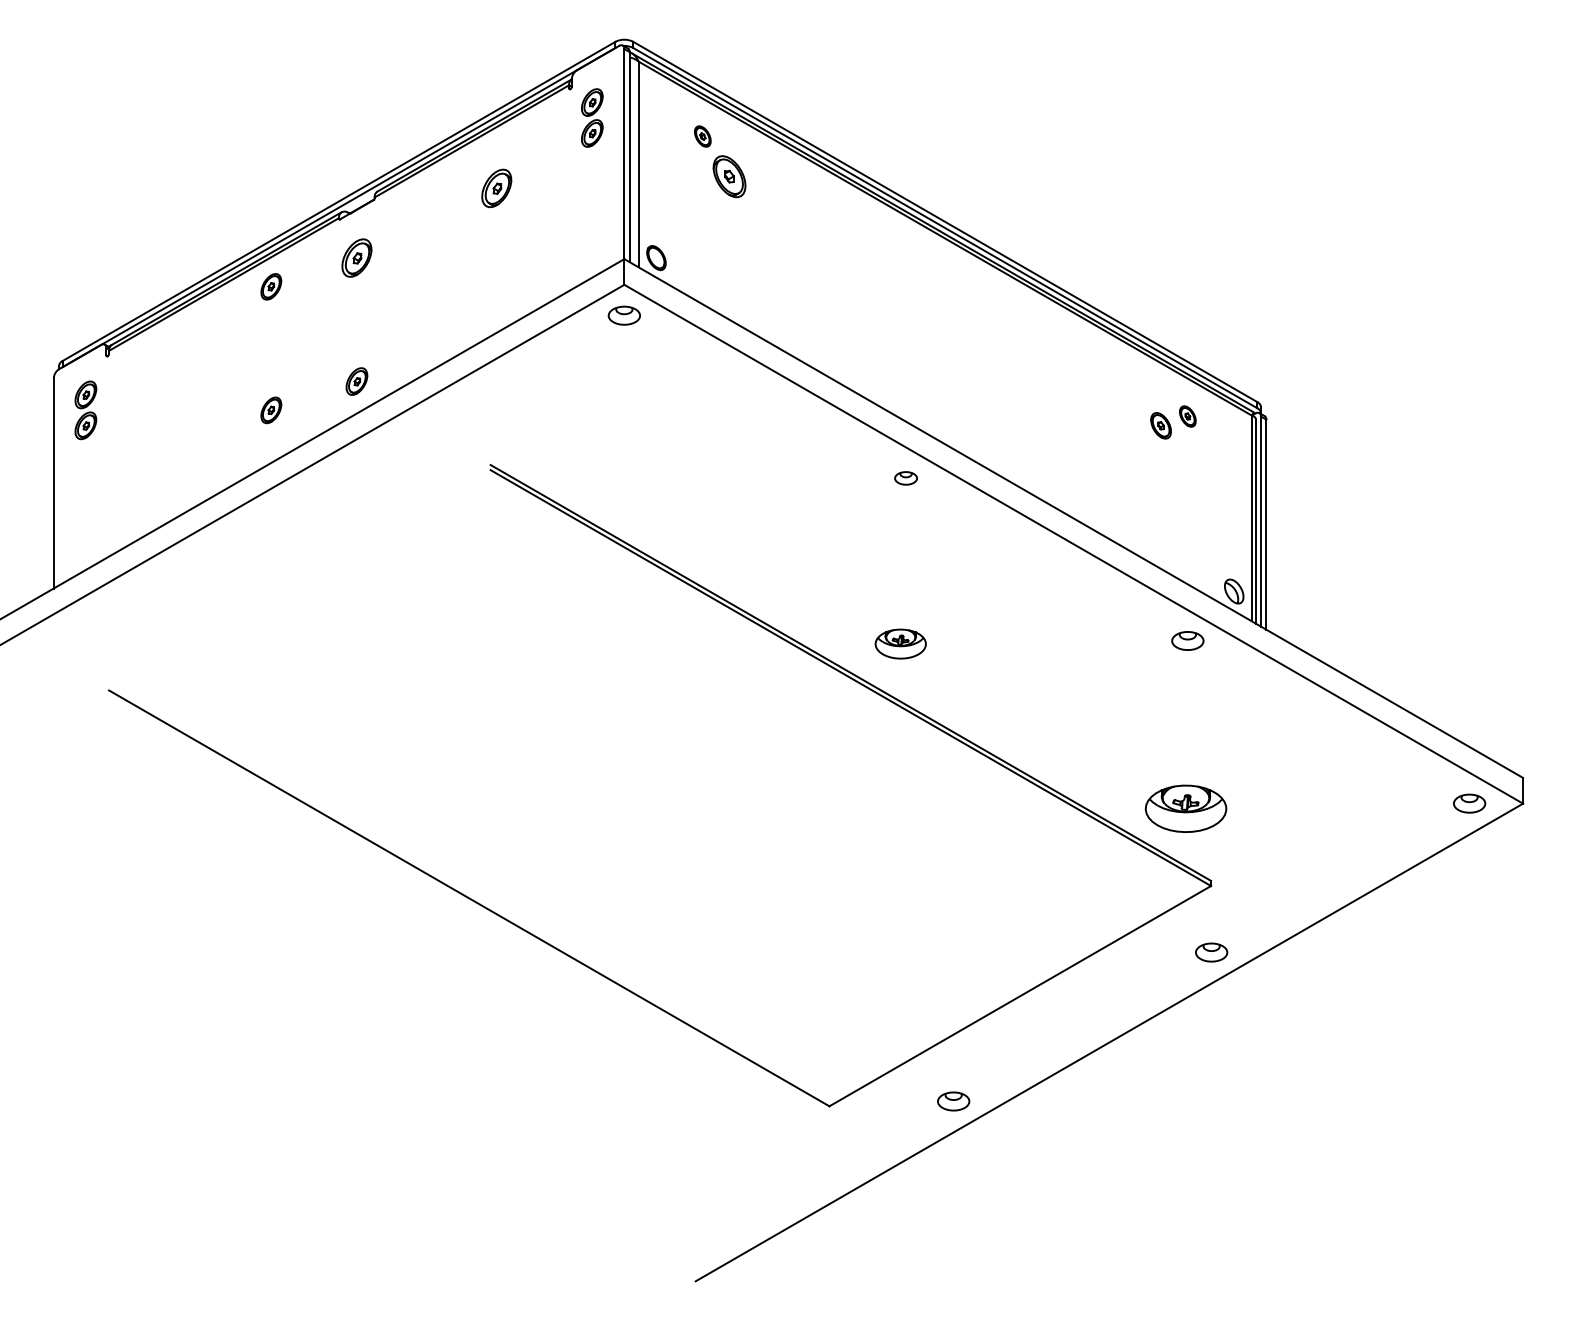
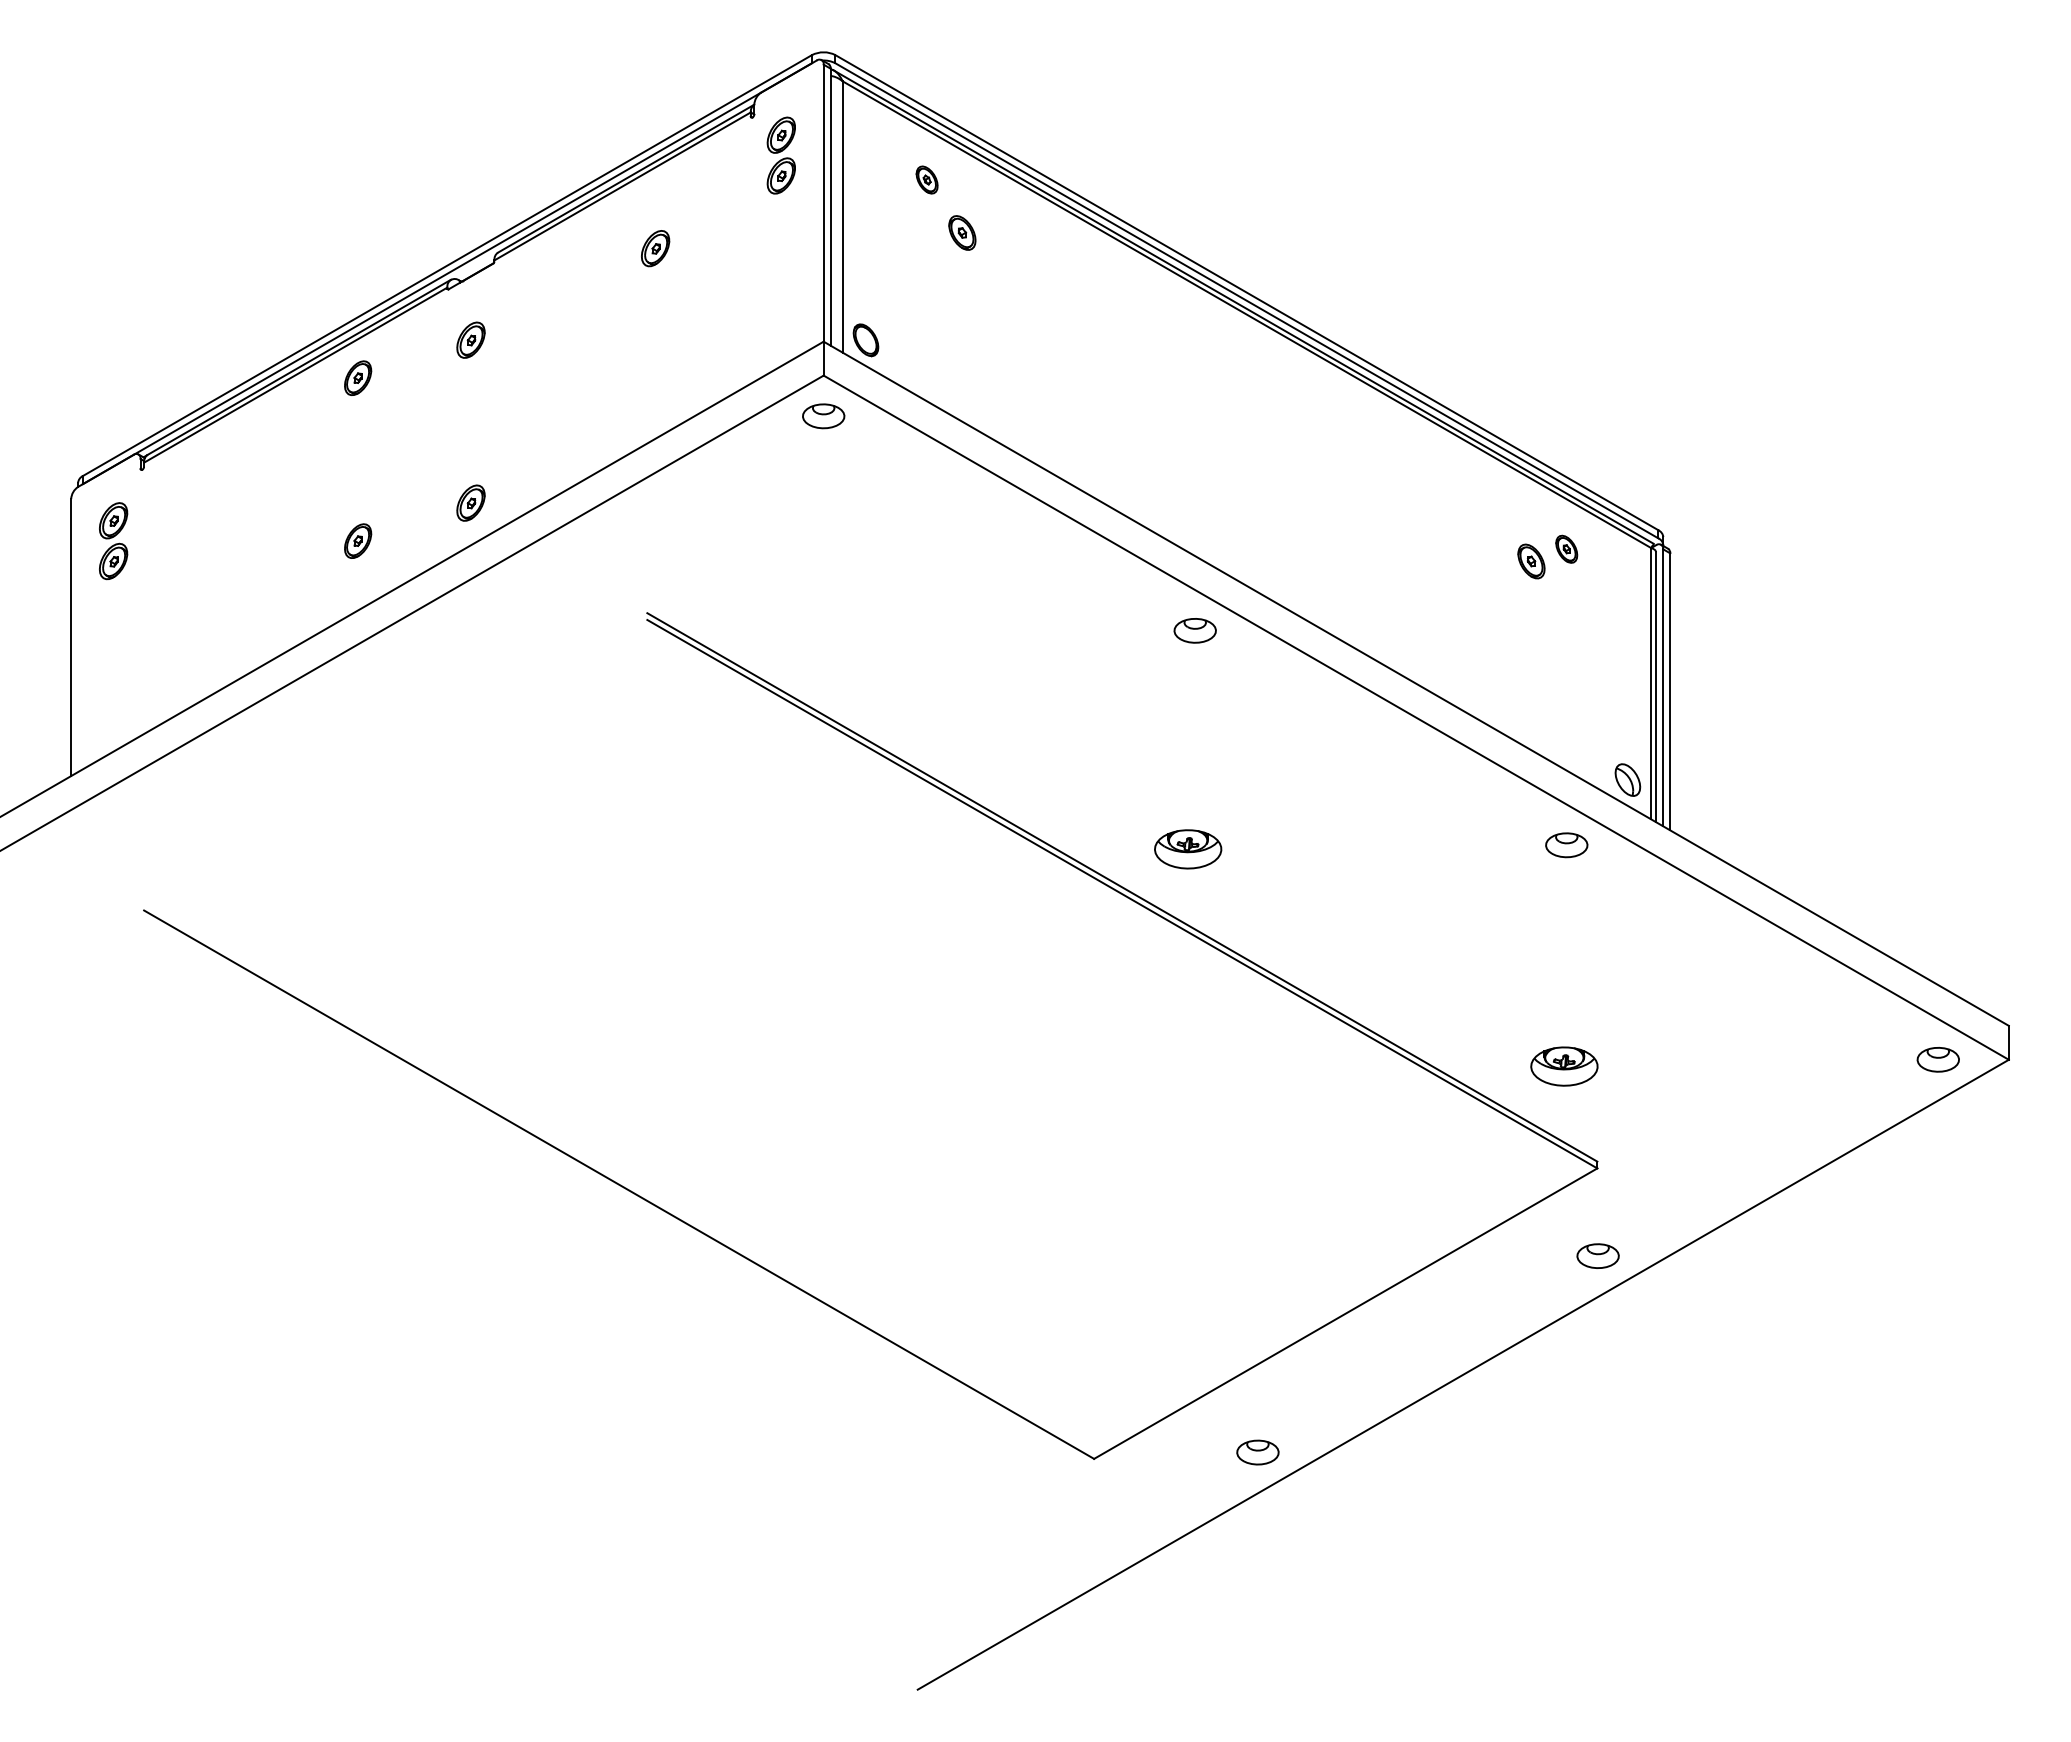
part: (729, 176) -> (962, 232), size x0.62
part: (496, 188) -> (655, 248), size x0.71
part: (356, 257) -> (470, 339), size x0.71
part: (905, 478) -> (1194, 630), size x1.43
part: (1186, 808) -> (1564, 1066), size x0.62

